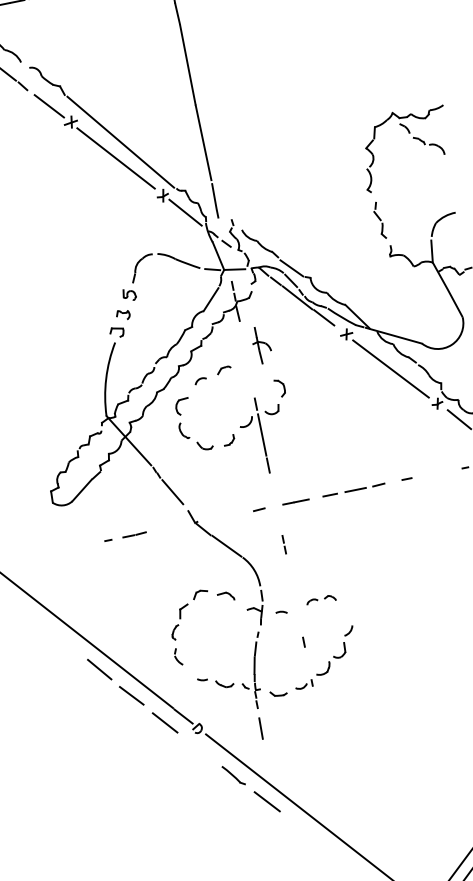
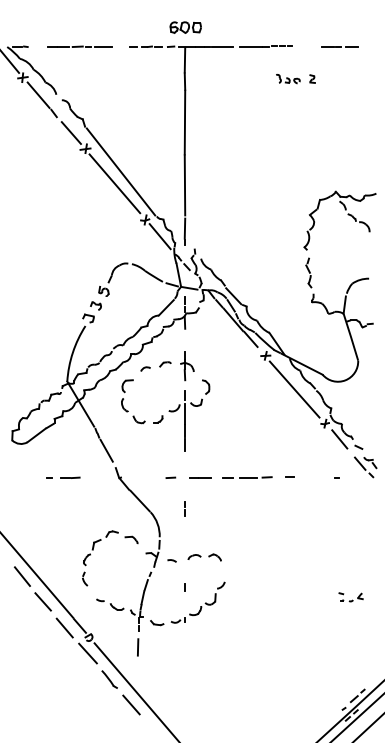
part: (261, 345) -> (187, 366), moved
part: (321, 600) -> (204, 557), size x1.43
line: (199, 748) -> (87, 653), added

